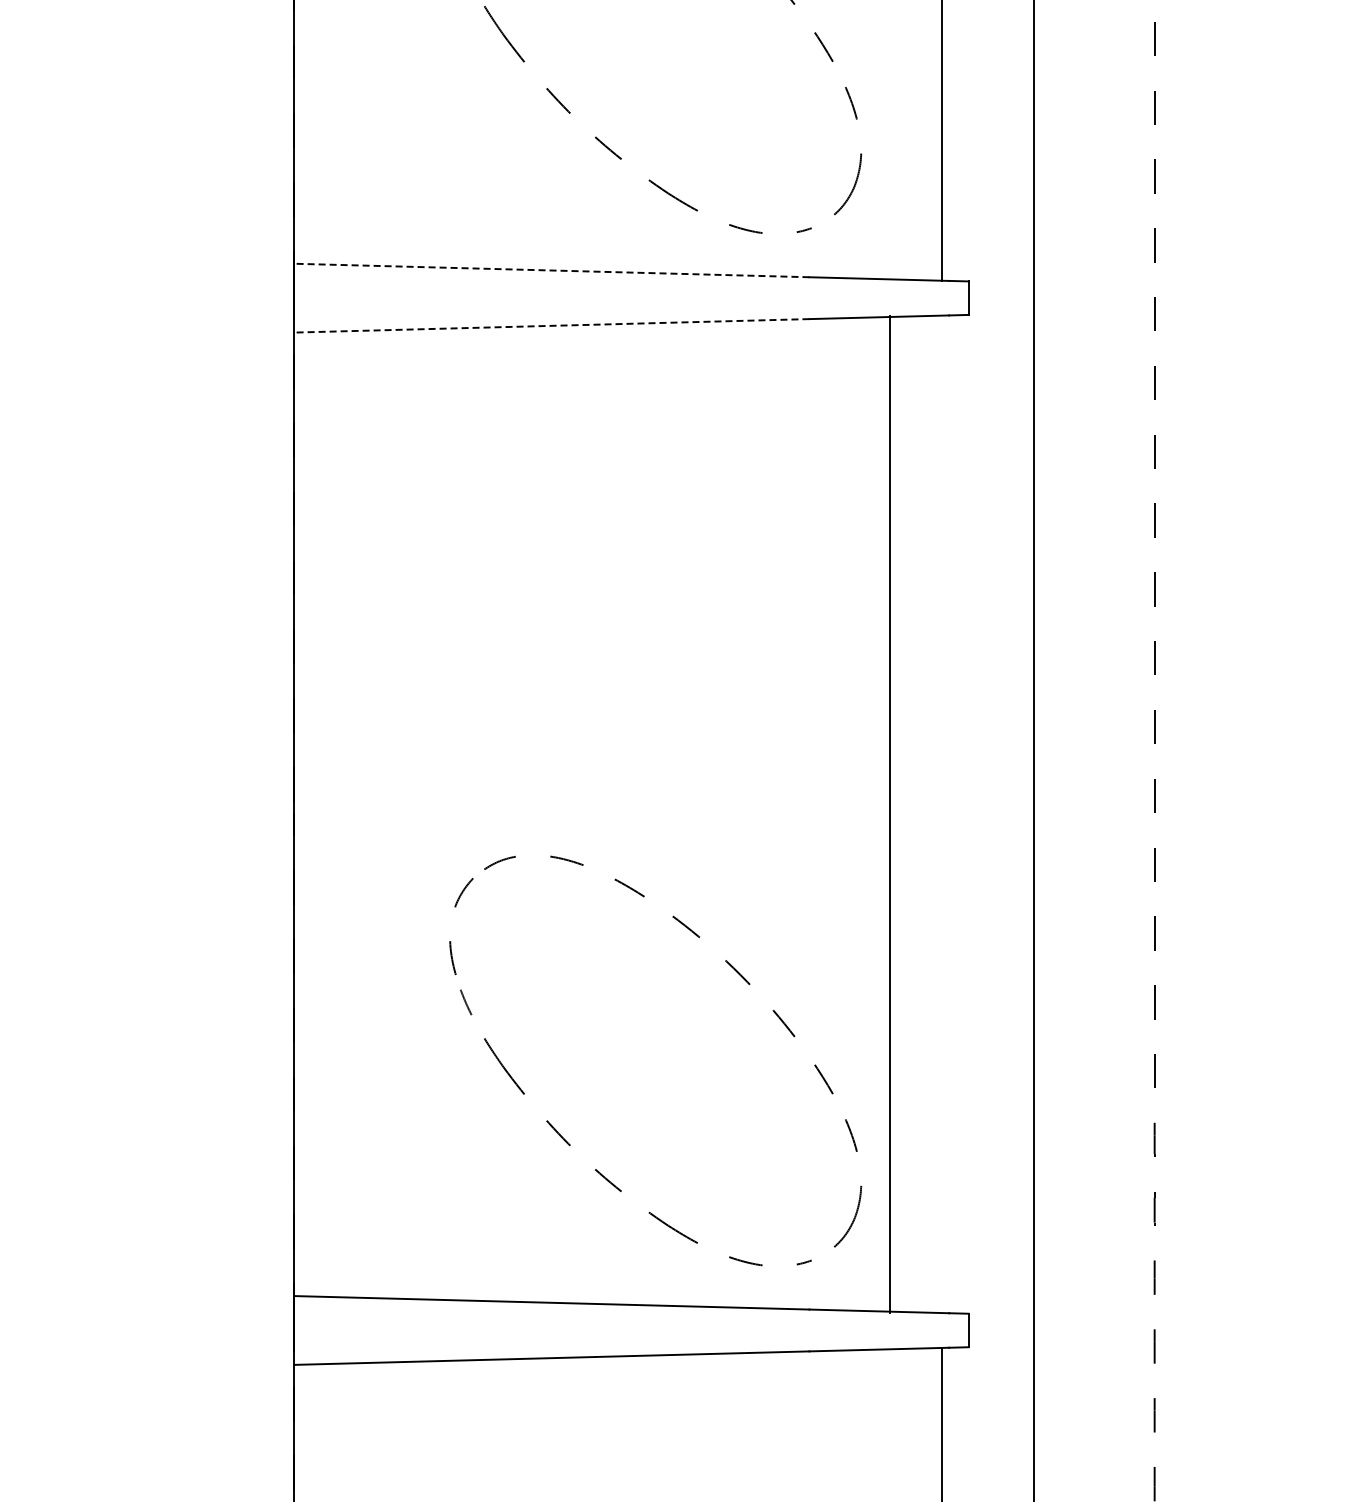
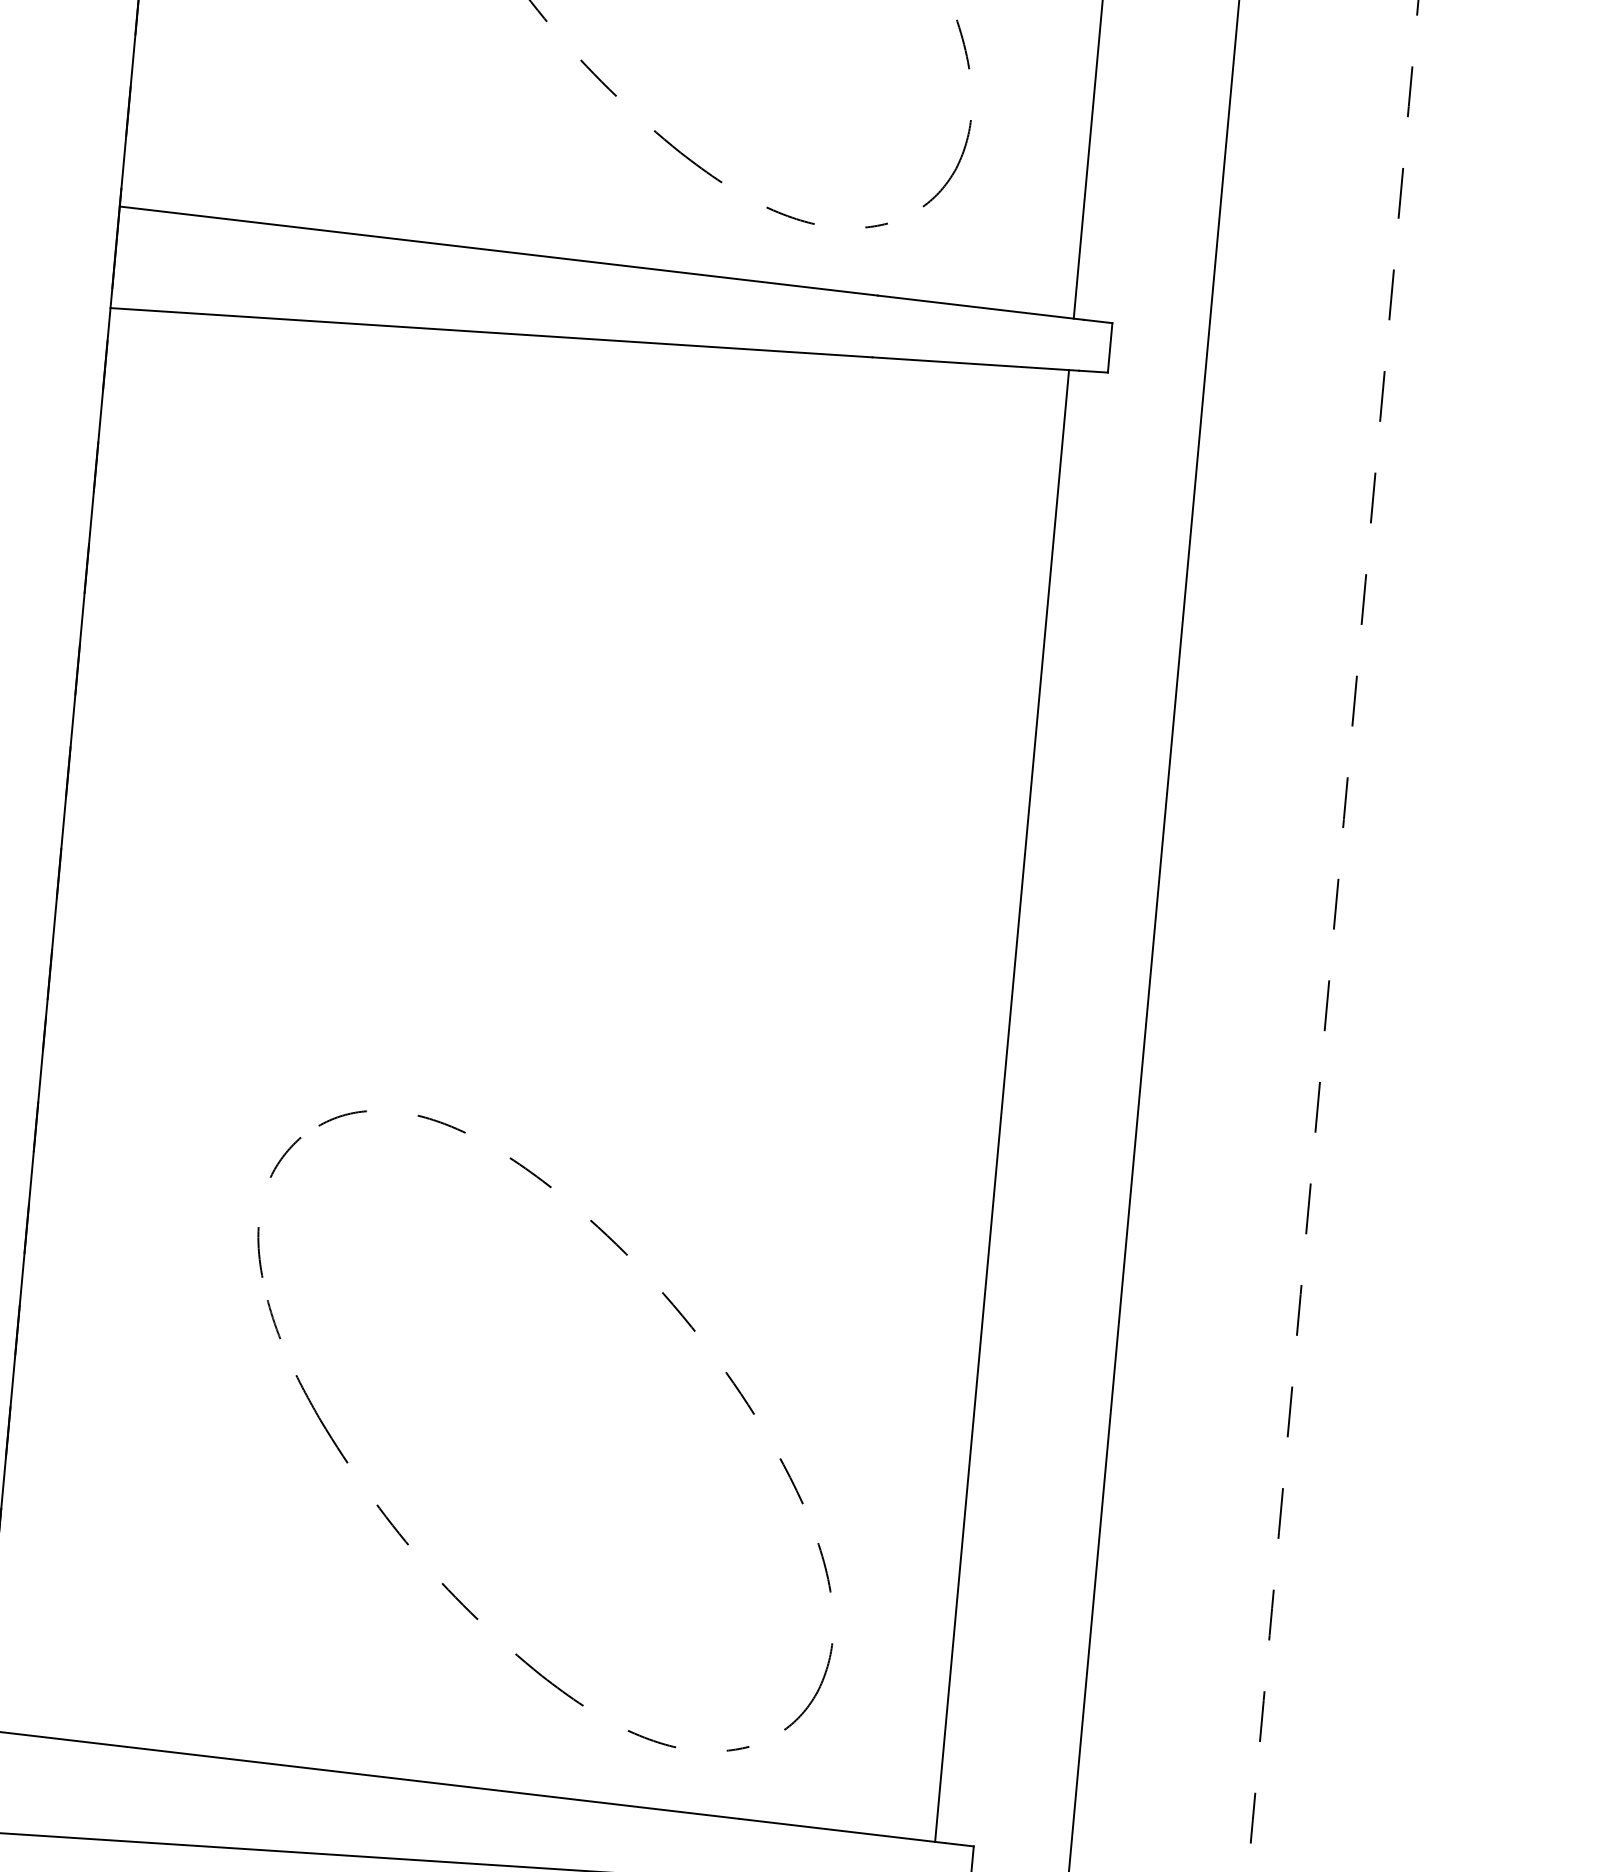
line: (551, 270) -> (498, 251), dashed -> solid
line: (551, 325) -> (490, 332), dashed -> solid
line: (890, 814) -> (1002, 1106), moved

